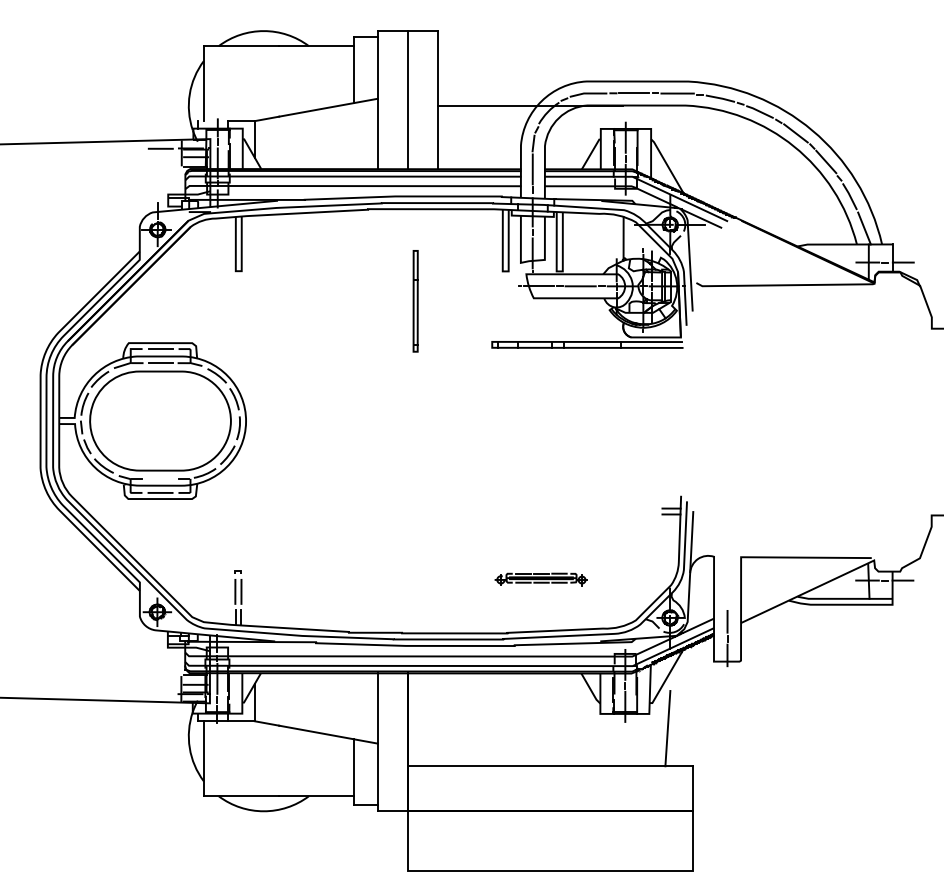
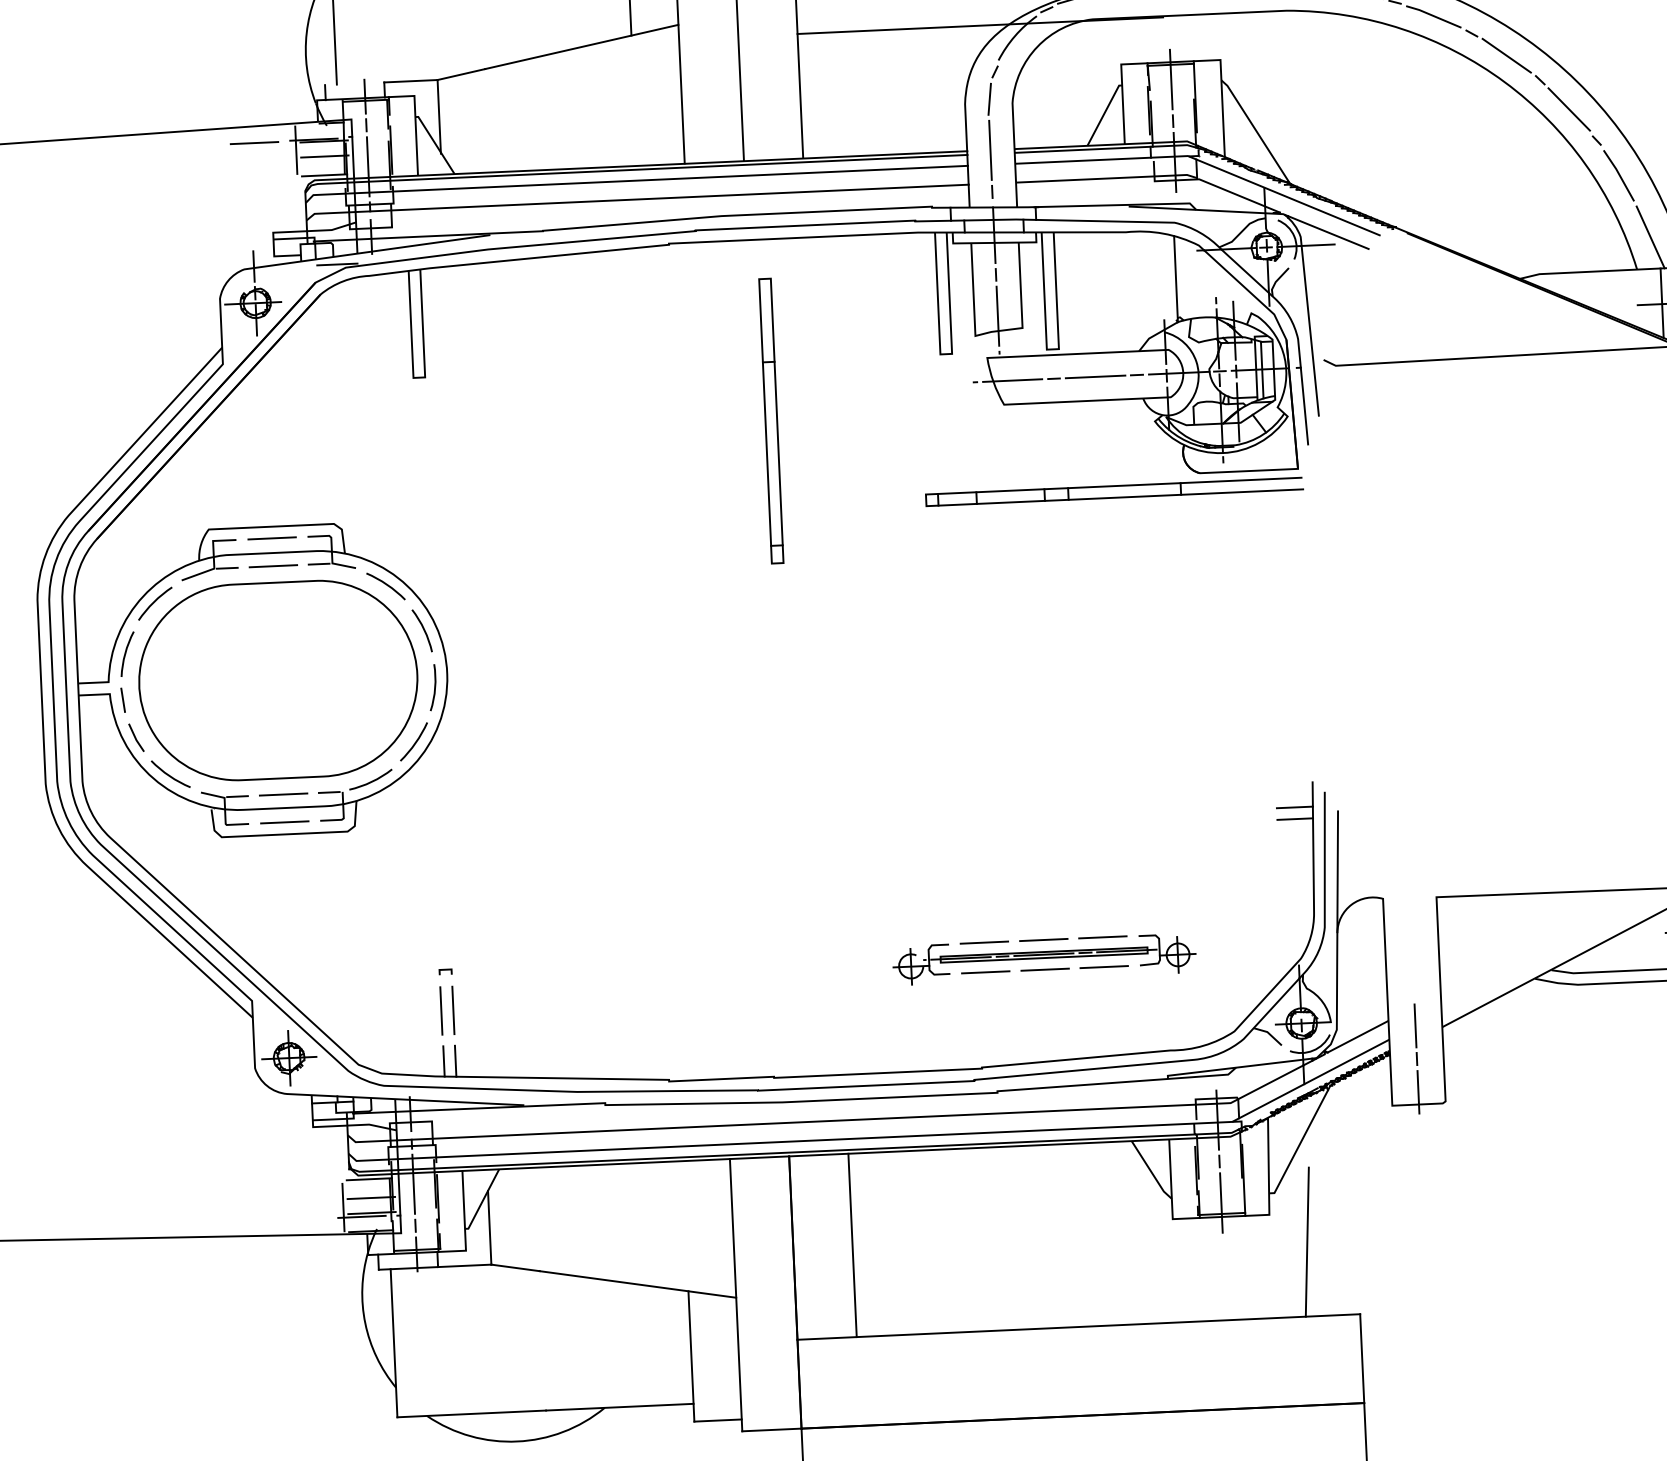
part: (415, 301) -> (770, 421), size x1.43
line: (160, 478) -> (283, 793), added
part: (541, 579) -> (1044, 959), size x1.67
line: (437, 719) -> (851, 1244), added

